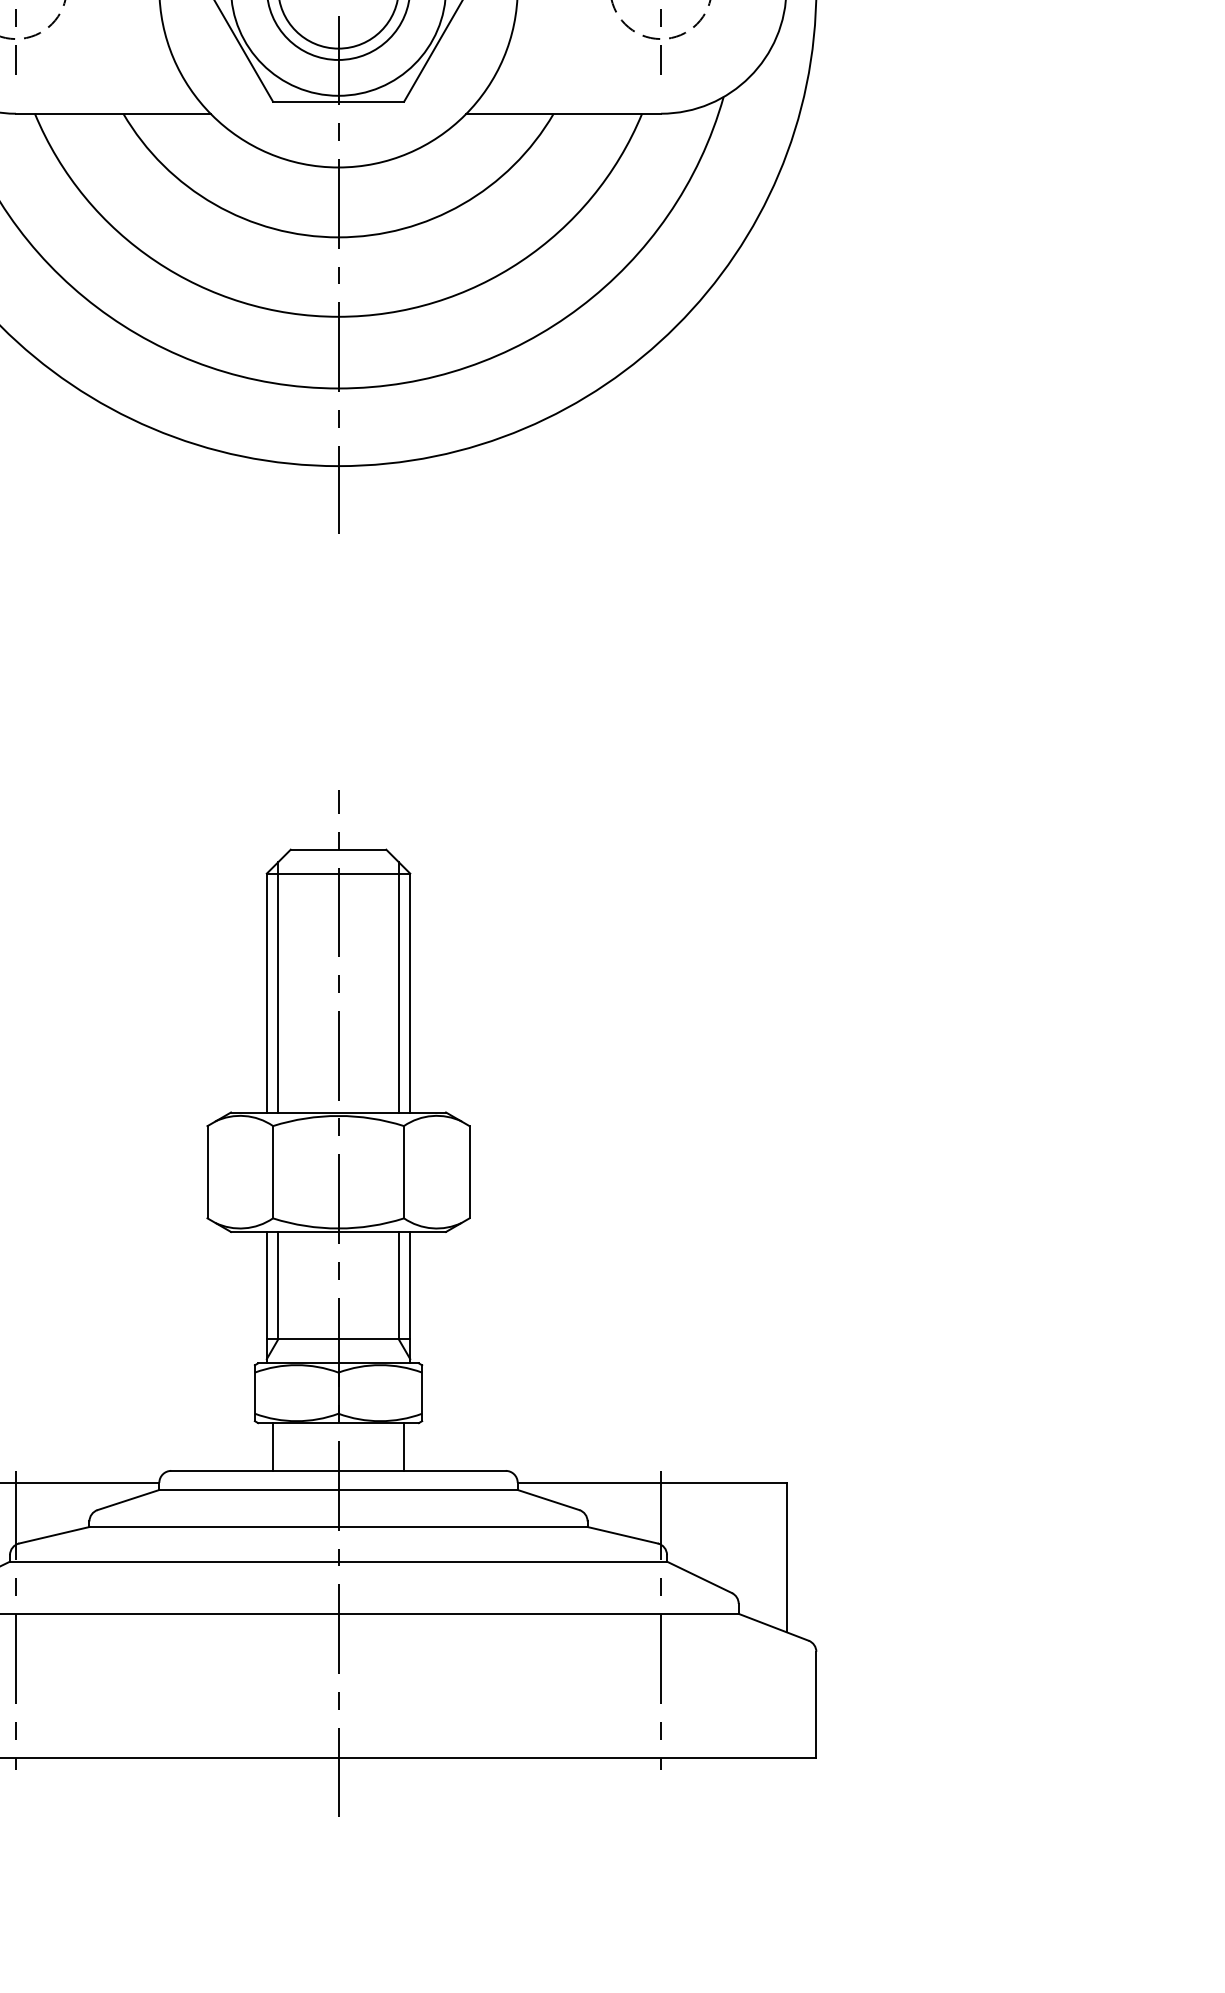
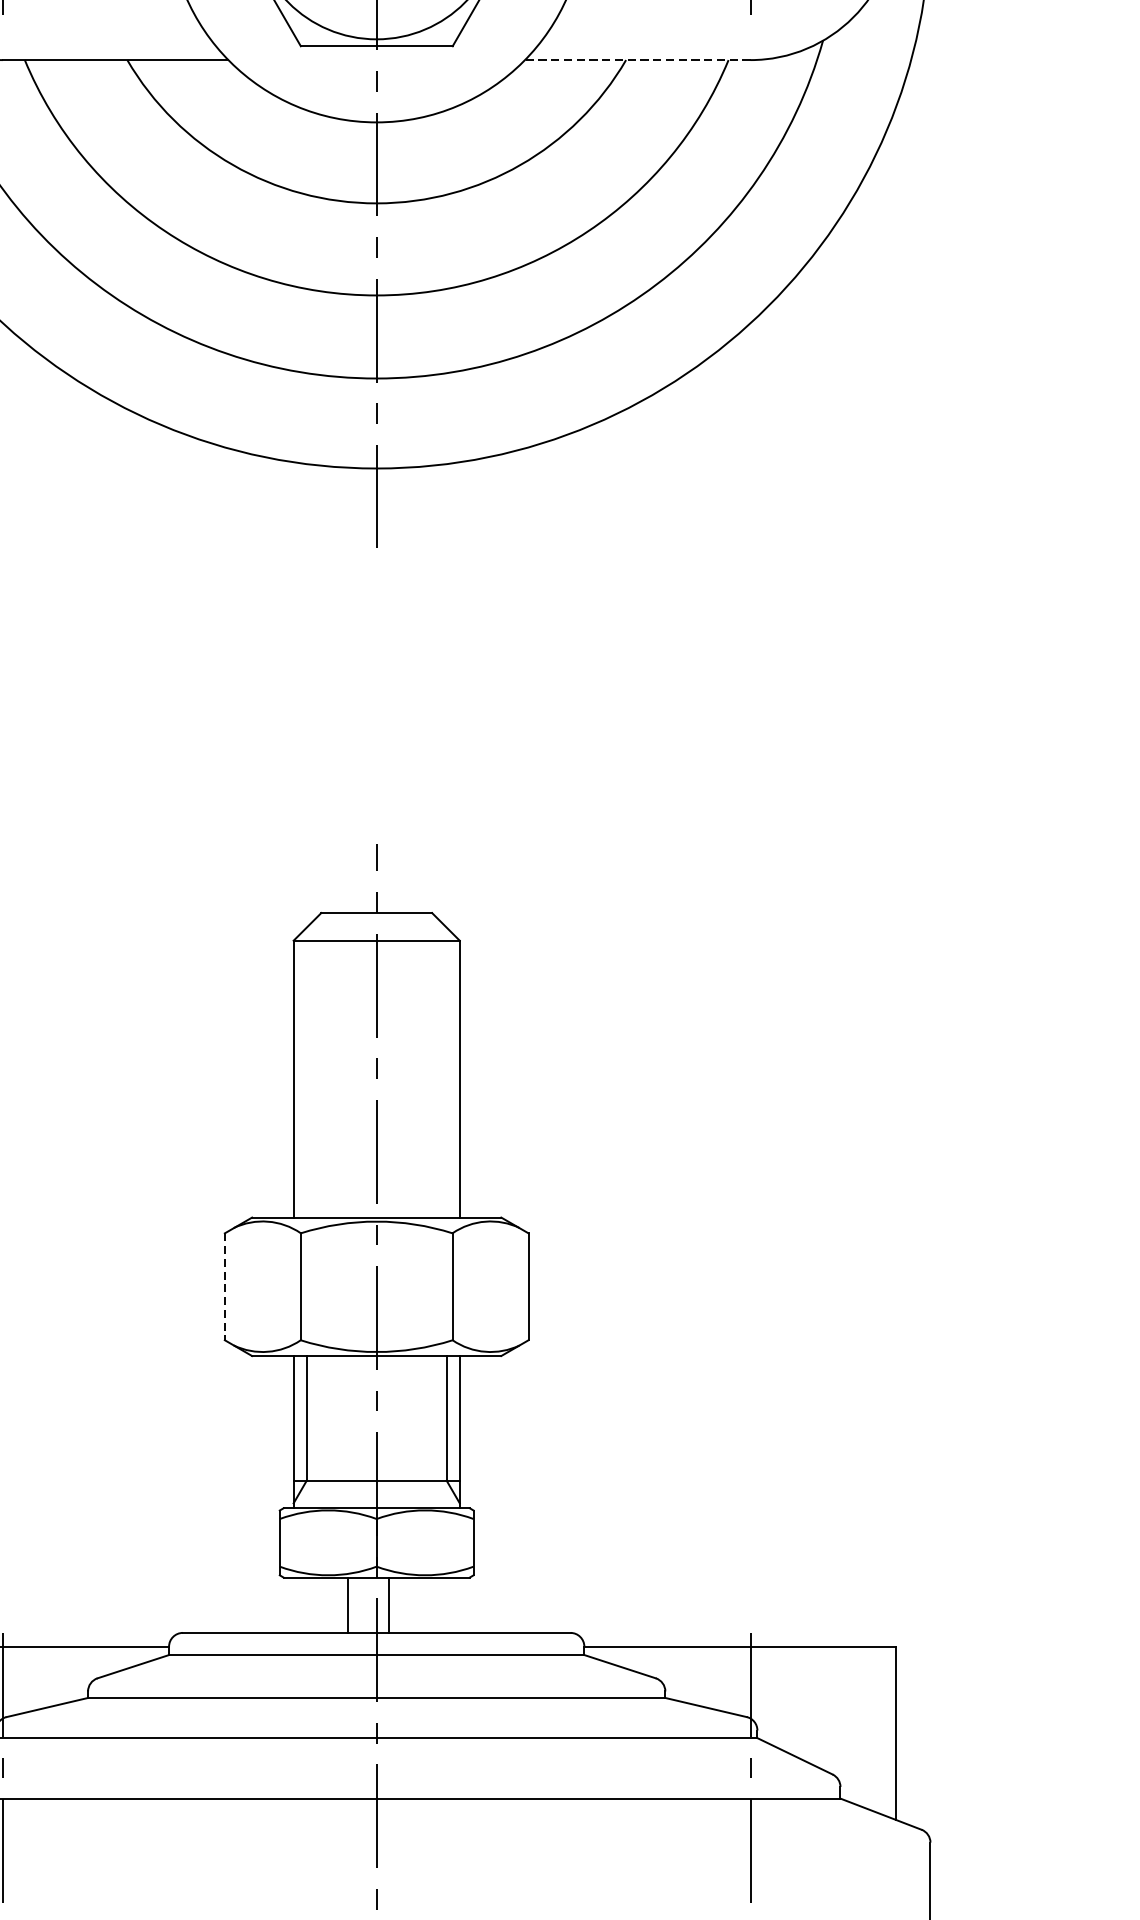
line: (563, 113) -> (637, 59), solid -> dashed
line: (278, 987) -> (307, 1072), removed
line: (398, 987) -> (446, 1072), removed
line: (207, 1172) -> (224, 1287), solid -> dashed
line: (272, 1446) -> (347, 1604), moved
line: (404, 1446) -> (389, 1604), moved

